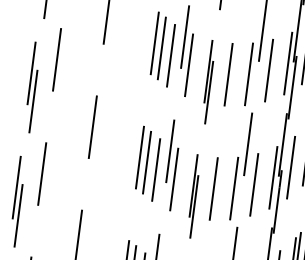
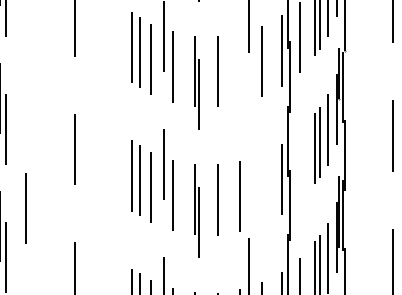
line: (57, 59) -> (26, 79), removed
line: (249, 74) -> (240, 68), removed
line: (248, 144) -> (249, 145), removed
line: (290, 167) -> (299, 165), removed
line: (254, 184) -> (261, 189), removed

